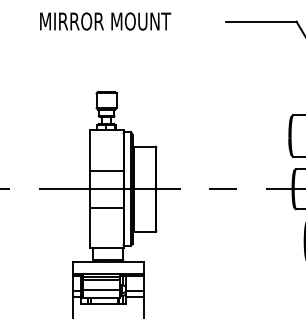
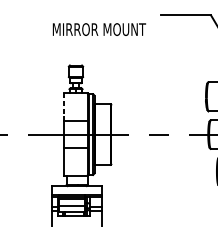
text: (105, 21) -> (99, 29), moved
line: (89, 150) -> (63, 107), solid -> dashed

